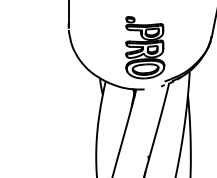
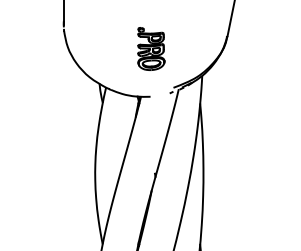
part: (145, 47) -> (151, 48), size x0.6

